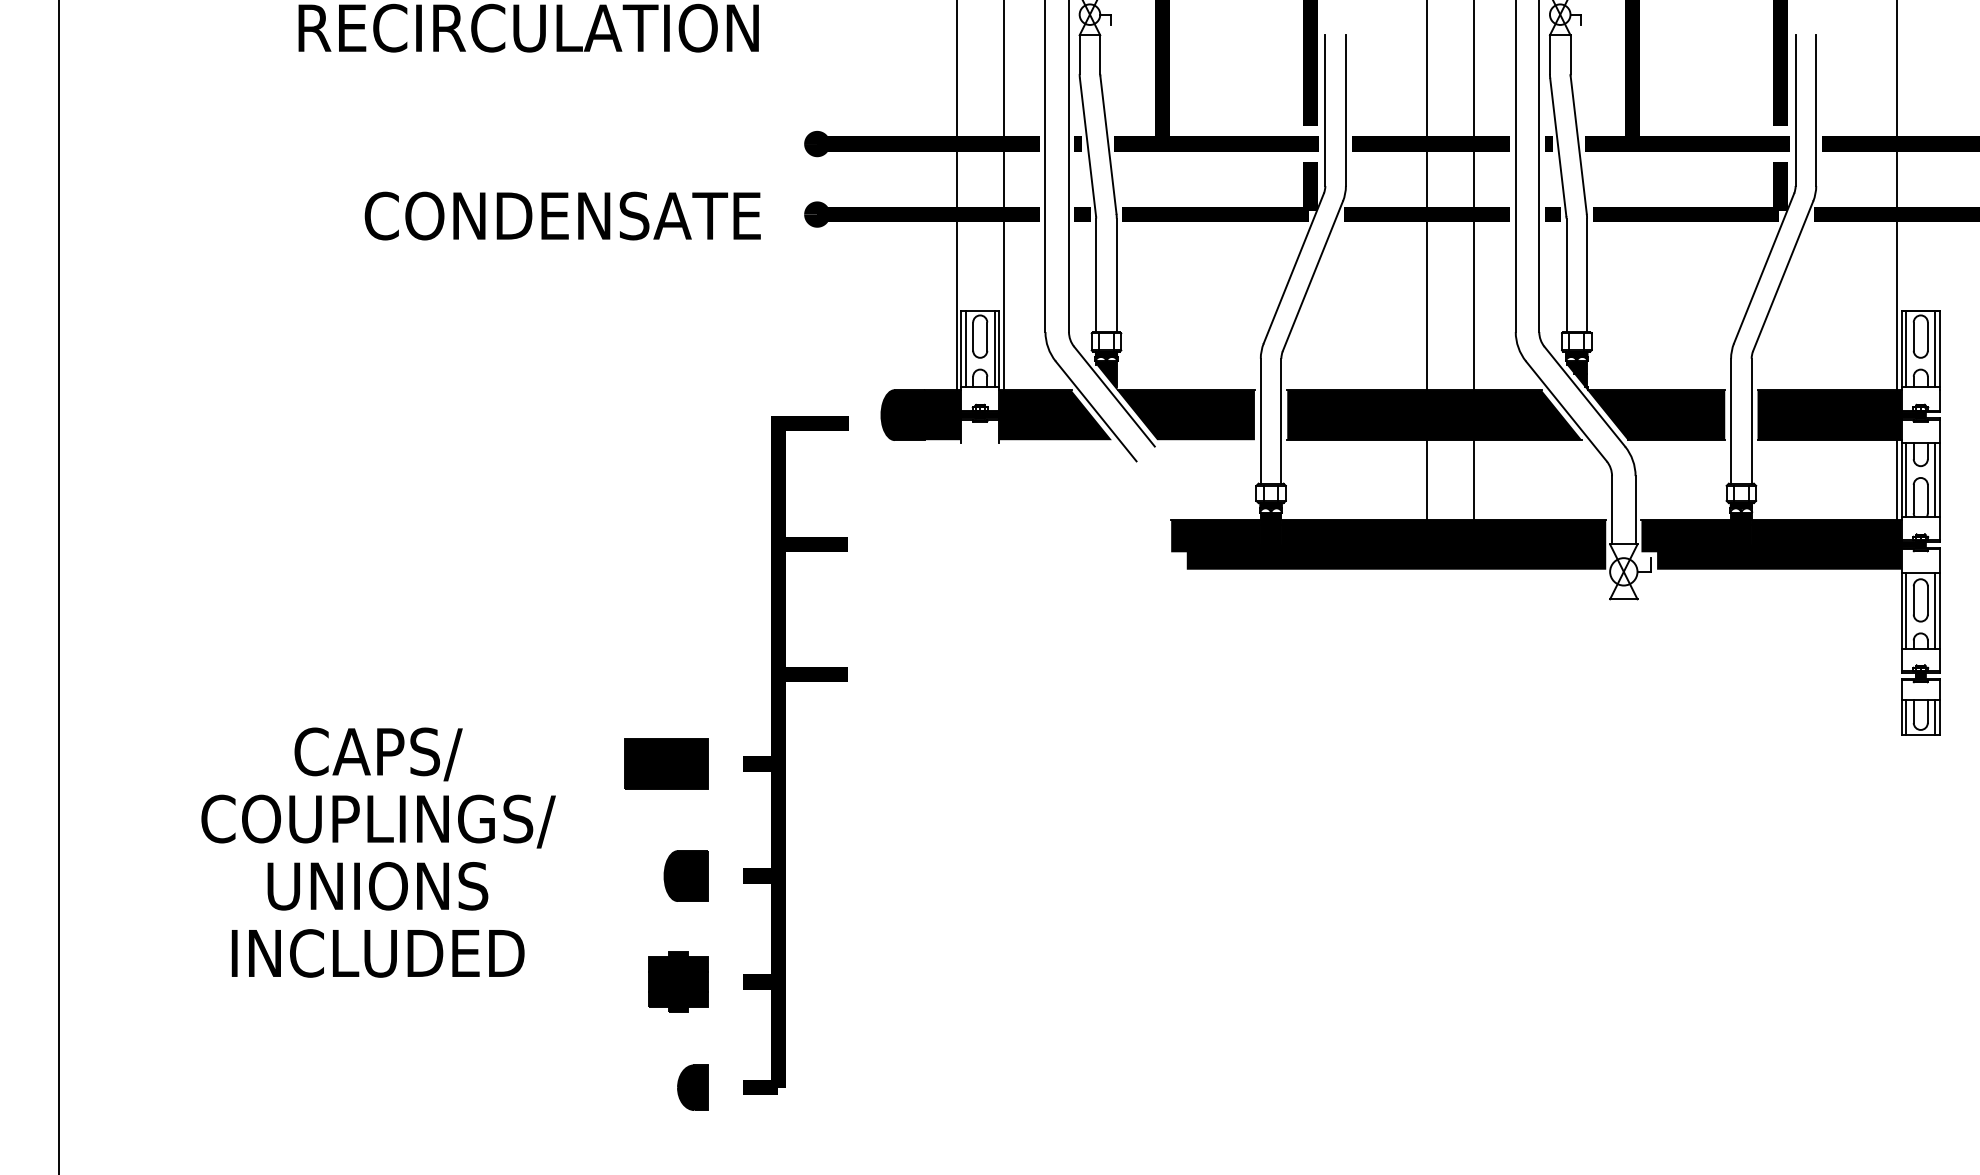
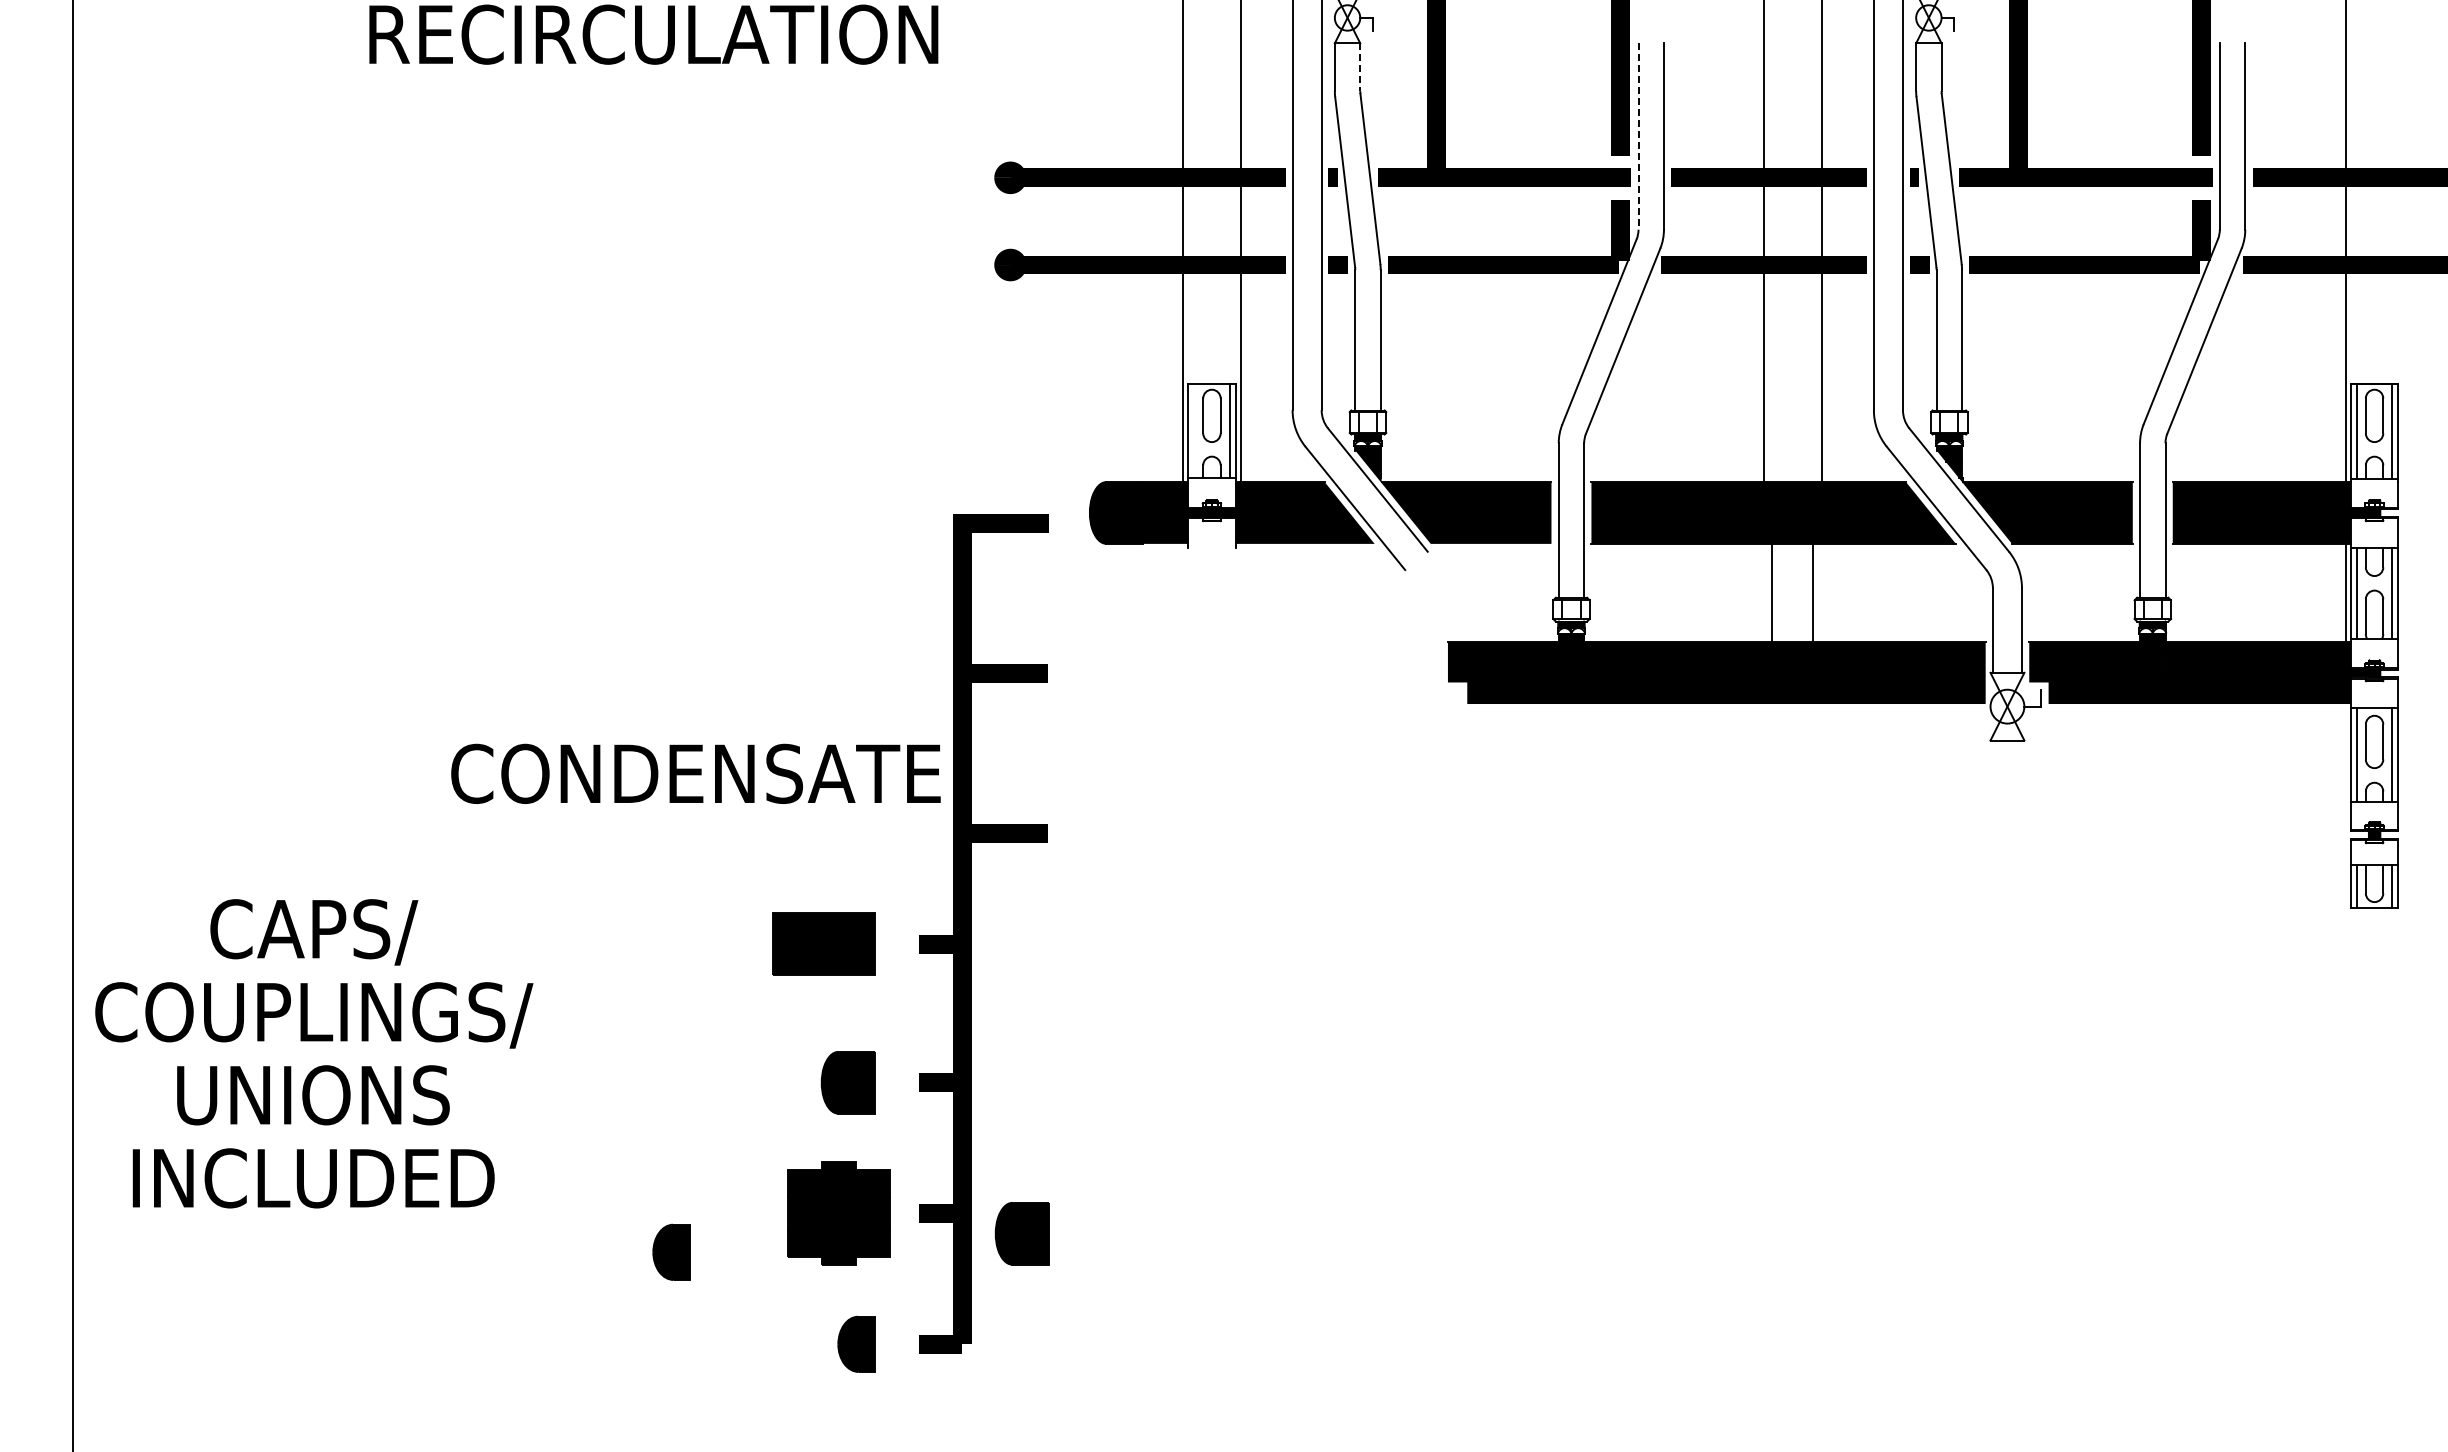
line: (1100, 54) -> (1360, 67), solid -> dashed
line: (1325, 111) -> (1638, 137), solid -> dashed
text: (562, 215) -> (695, 773), moved
line: (966, 348) -> (1194, 430), removed
line: (1427, 479) -> (1813, 592), moved
line: (1474, 479) -> (1772, 592), moved
text: (378, 852) -> (314, 1053), moved
part: (678, 981) -> (838, 1213), size x1.4
part: (826, 998) -> (1021, 1233), added
part: (543, 1012) -> (671, 1251), added

